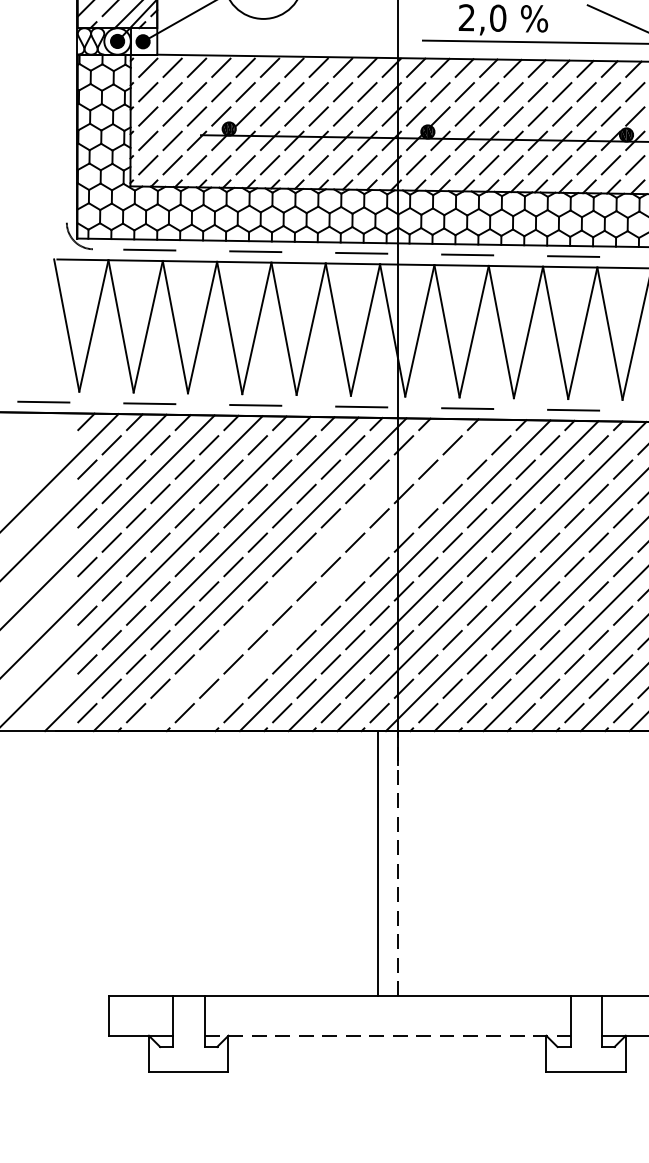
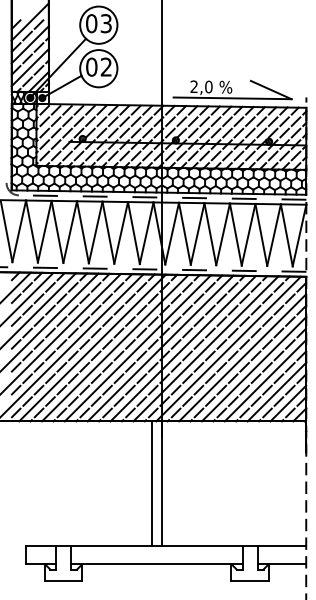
line: (299, 575) -> (115, 348), added
line: (345, 575) -> (137, 348), added
line: (397, 863) -> (161, 483), dashed -> solid
line: (388, 1036) -> (157, 564), dashed -> solid

